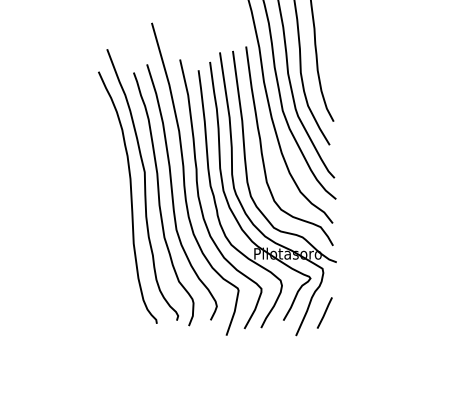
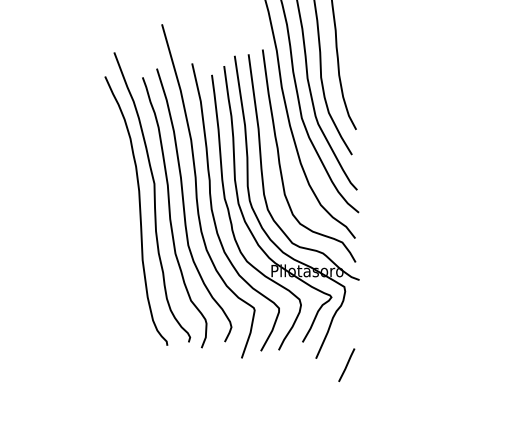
line: (324, 312) -> (346, 364), moved

